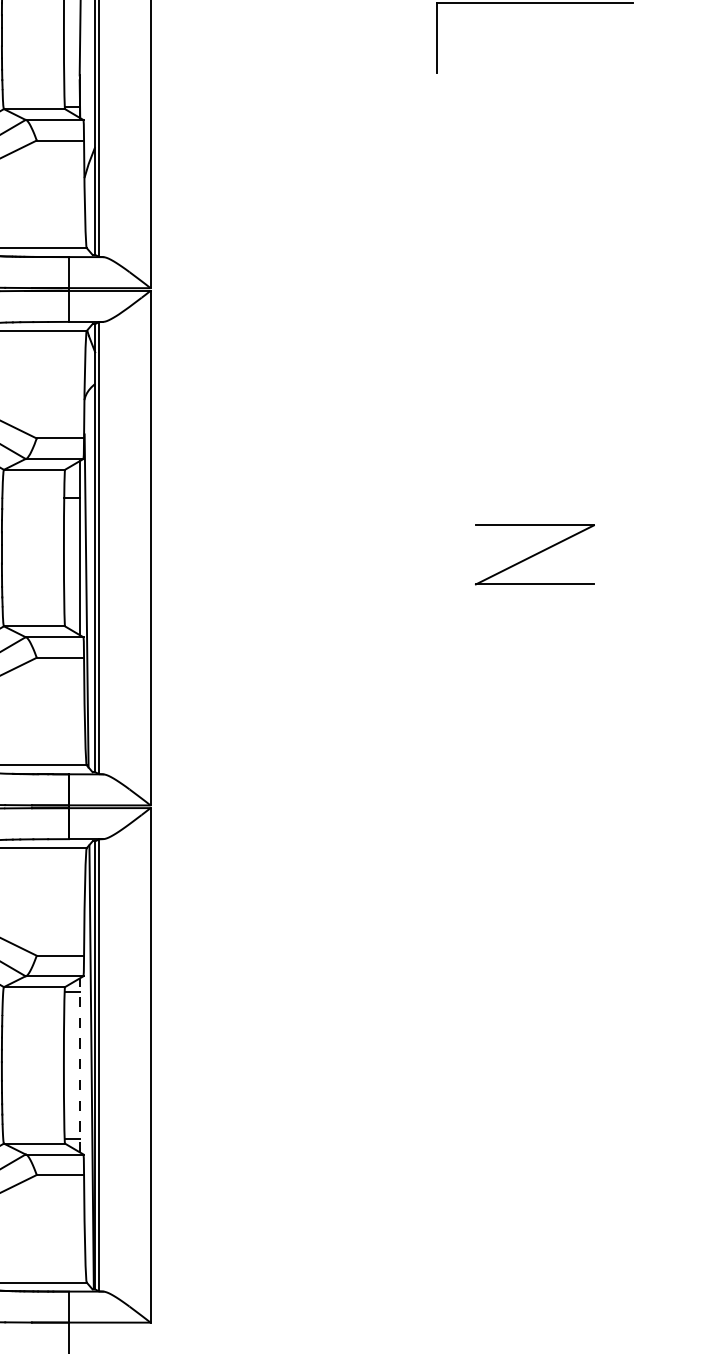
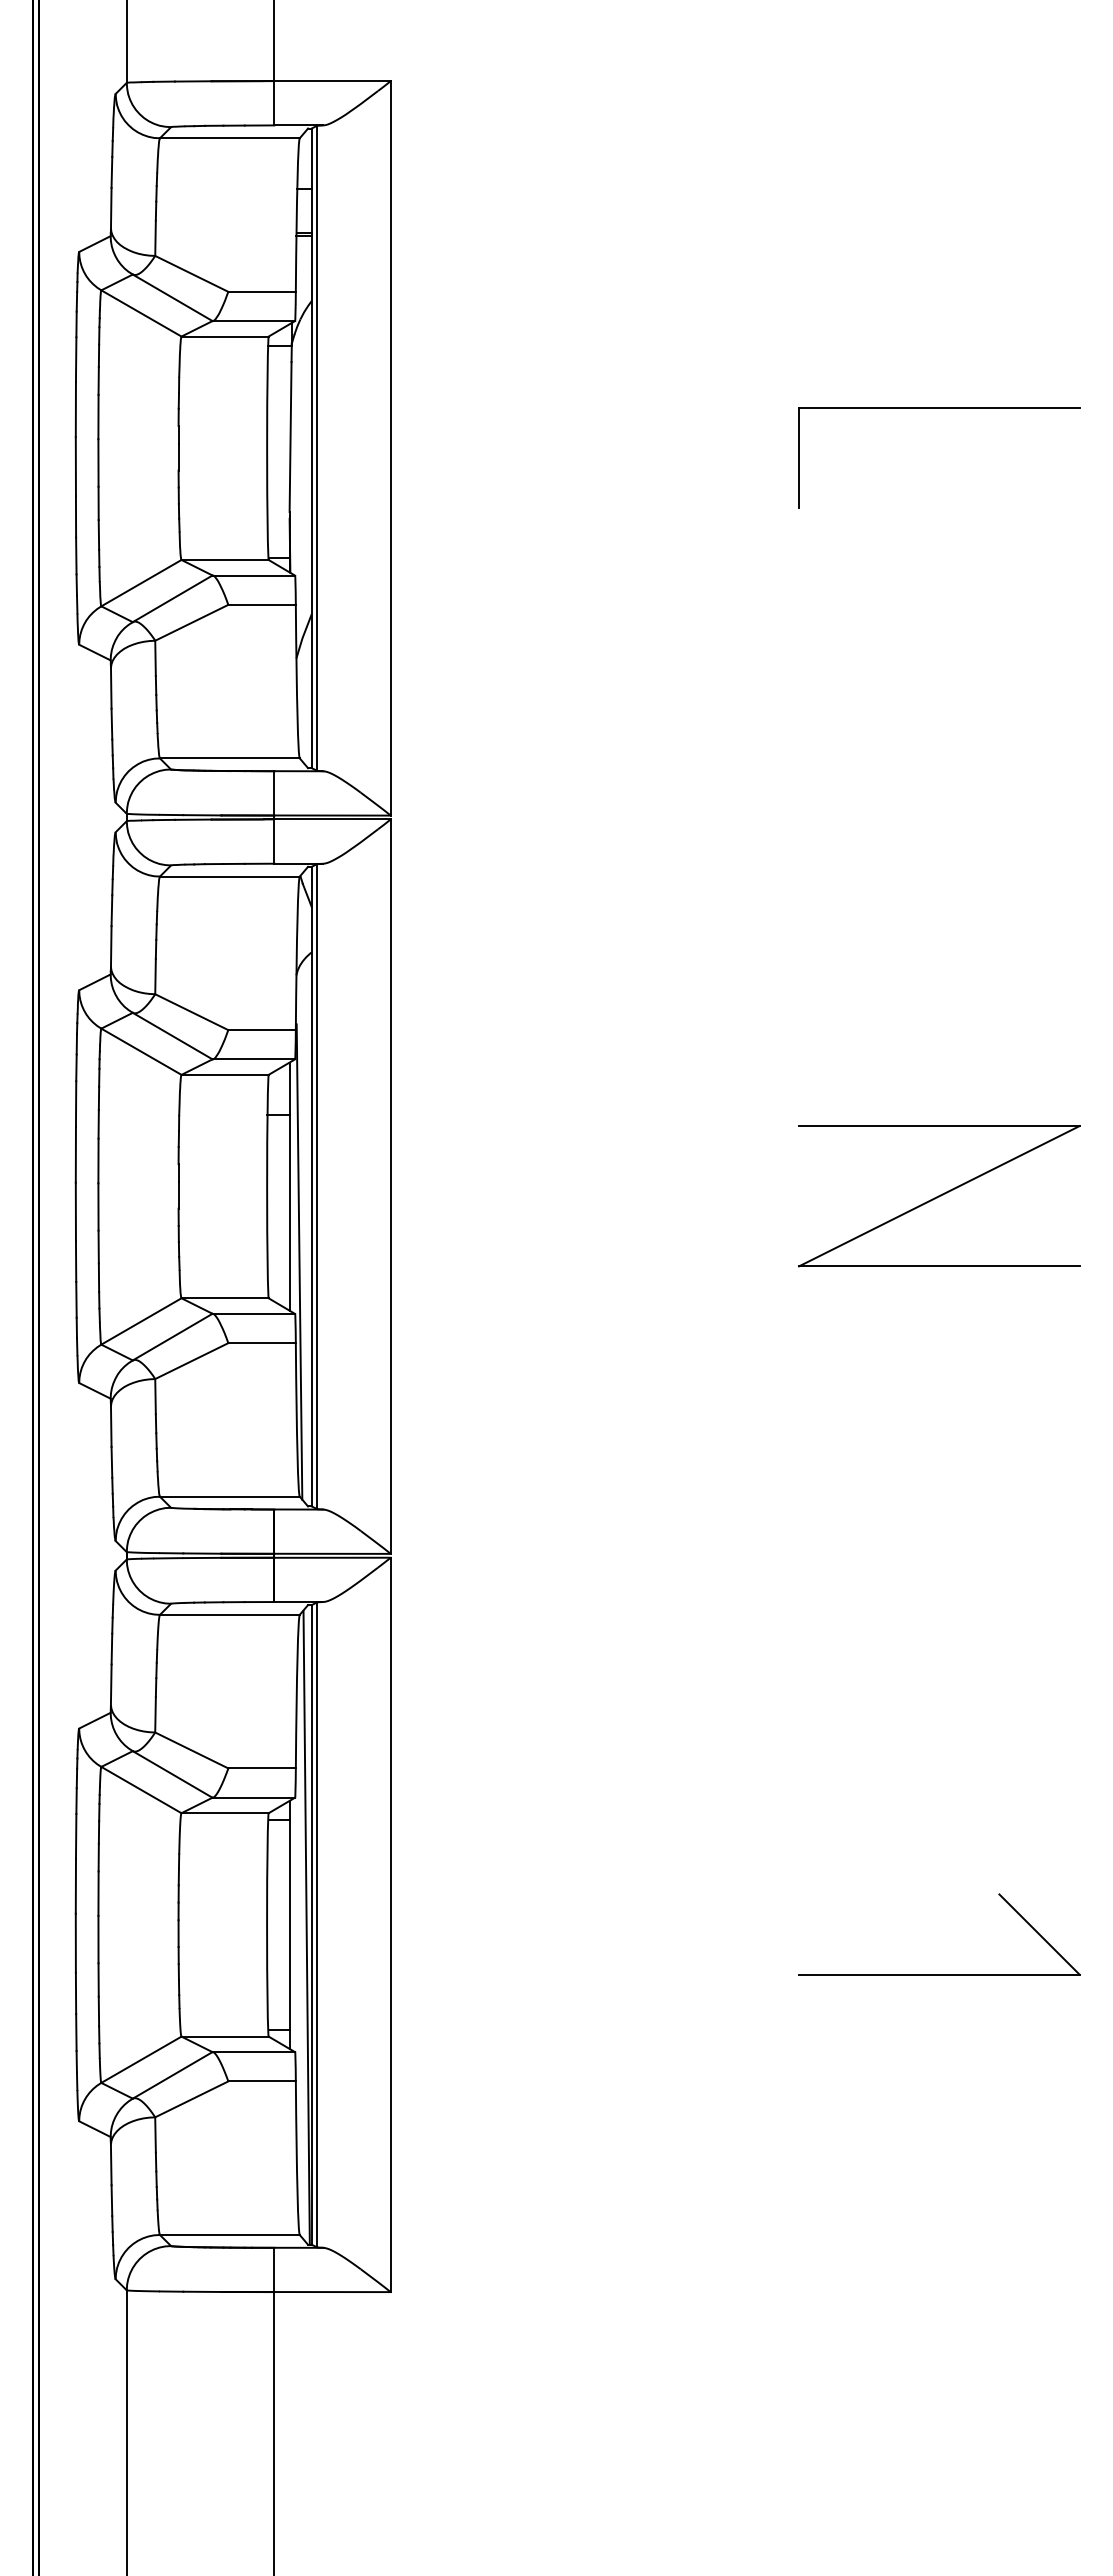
part: (534, 555) -> (939, 1196), size x1.67
line: (79, 1065) -> (289, 1924), dashed -> solid
part: (534, 1100) -> (939, 1974), added

